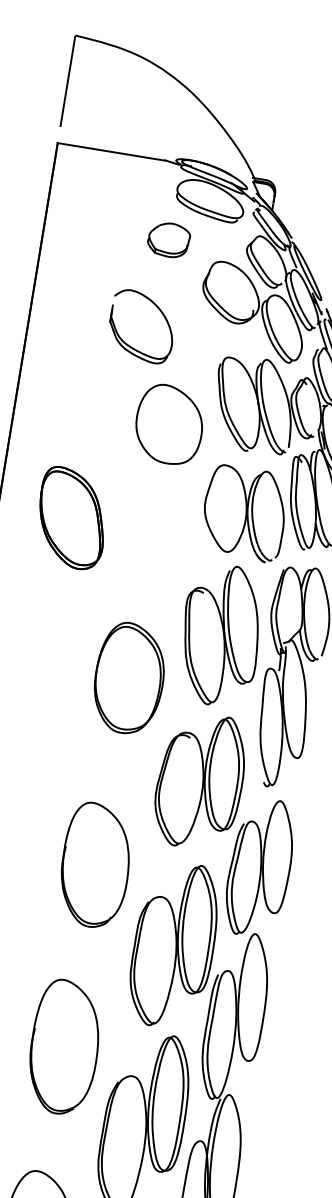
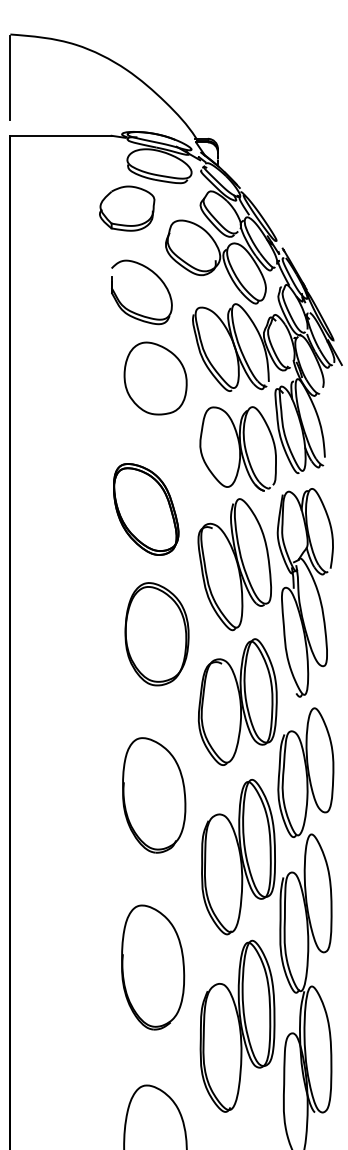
part: (169, 239) -> (127, 208), size x1.43
part: (128, 344) -> (131, 310), moved
part: (72, 518) -> (146, 509), moved
part: (128, 678) -> (156, 634), moved

